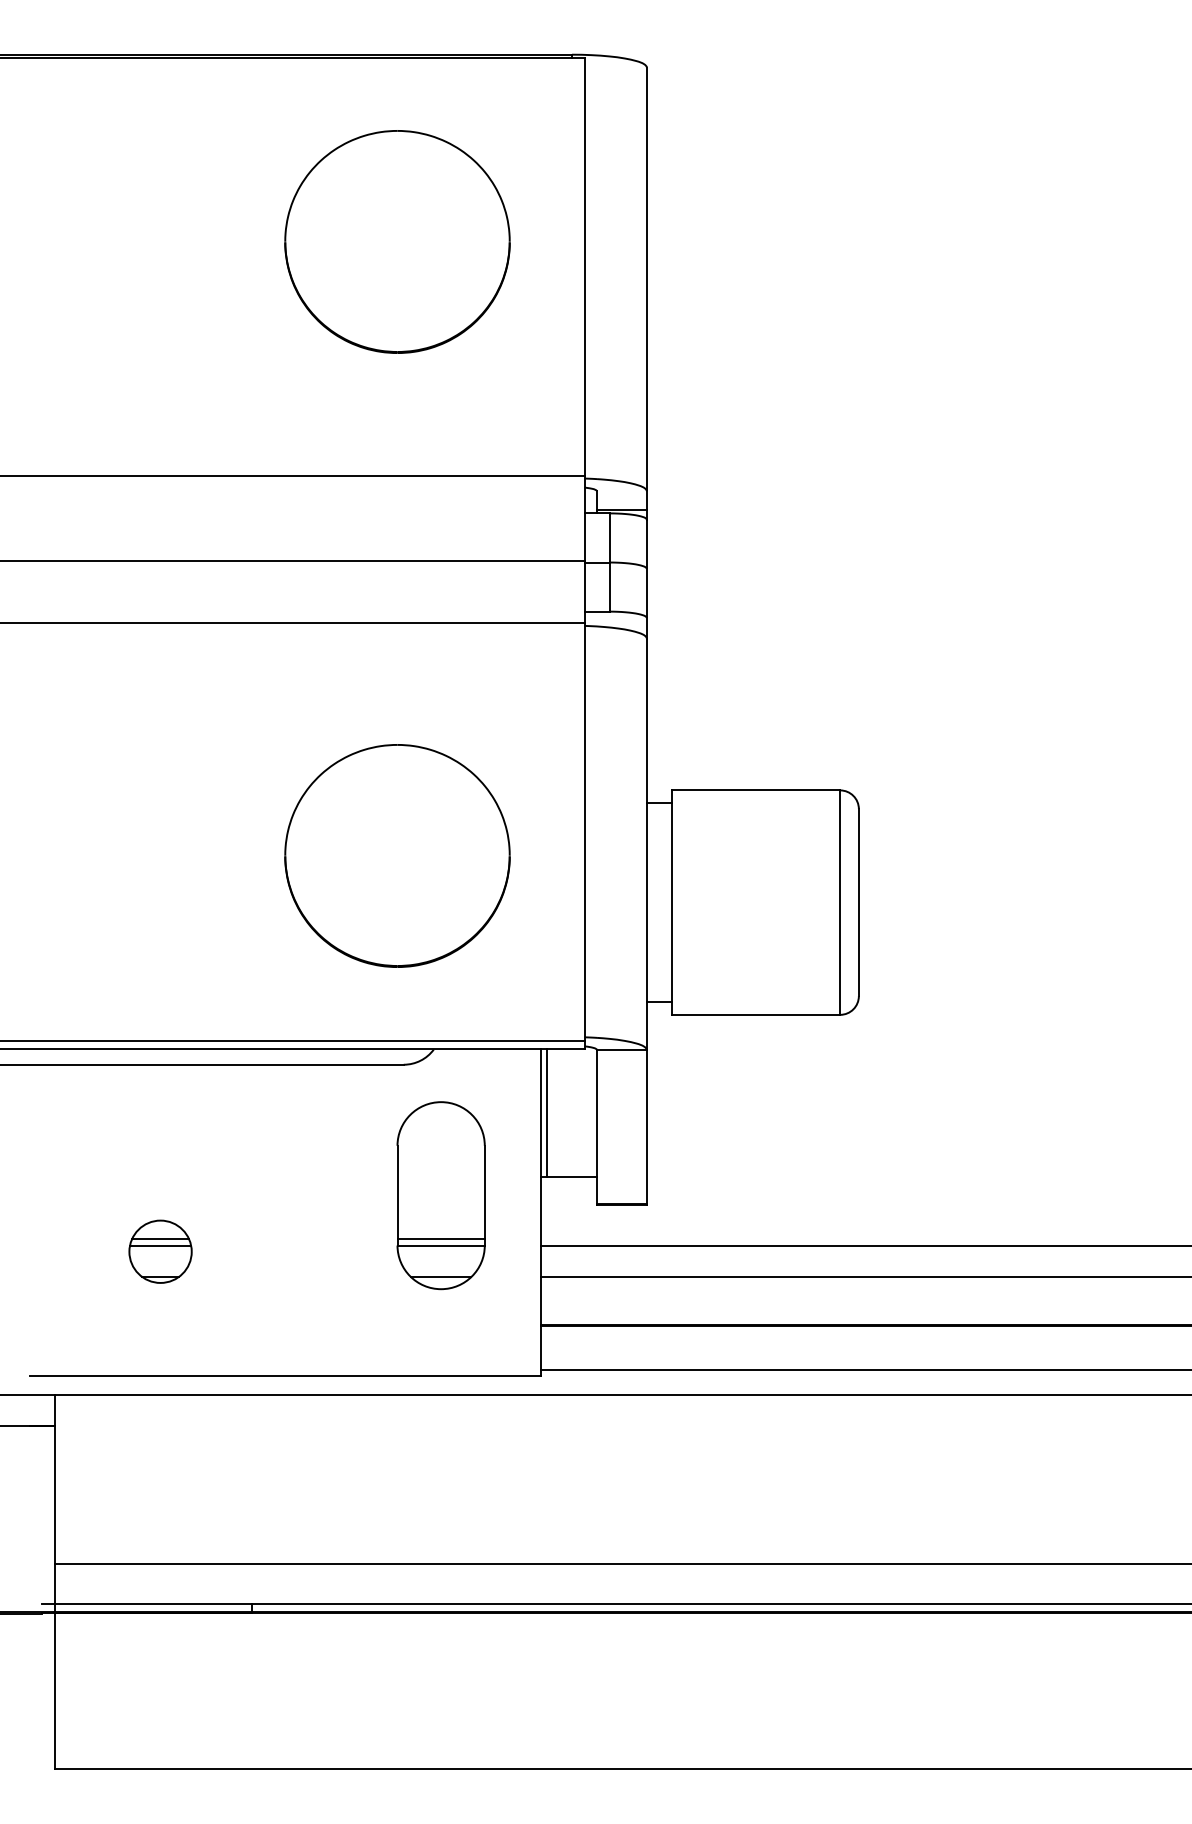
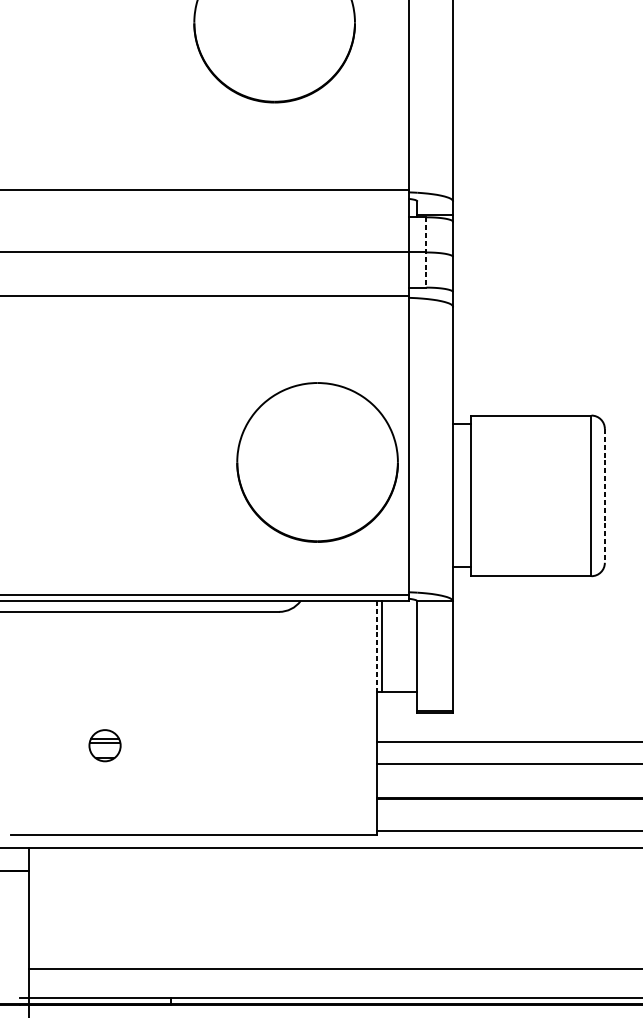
line: (609, 563) -> (426, 253), solid -> dashed
part: (397, 855) -> (317, 462), moved
line: (858, 902) -> (604, 495), solid -> dashed
line: (540, 1113) -> (376, 646), solid -> dashed
part: (440, 1195) -> (305, 705), removed
part: (160, 1251) -> (105, 745), size x0.7

